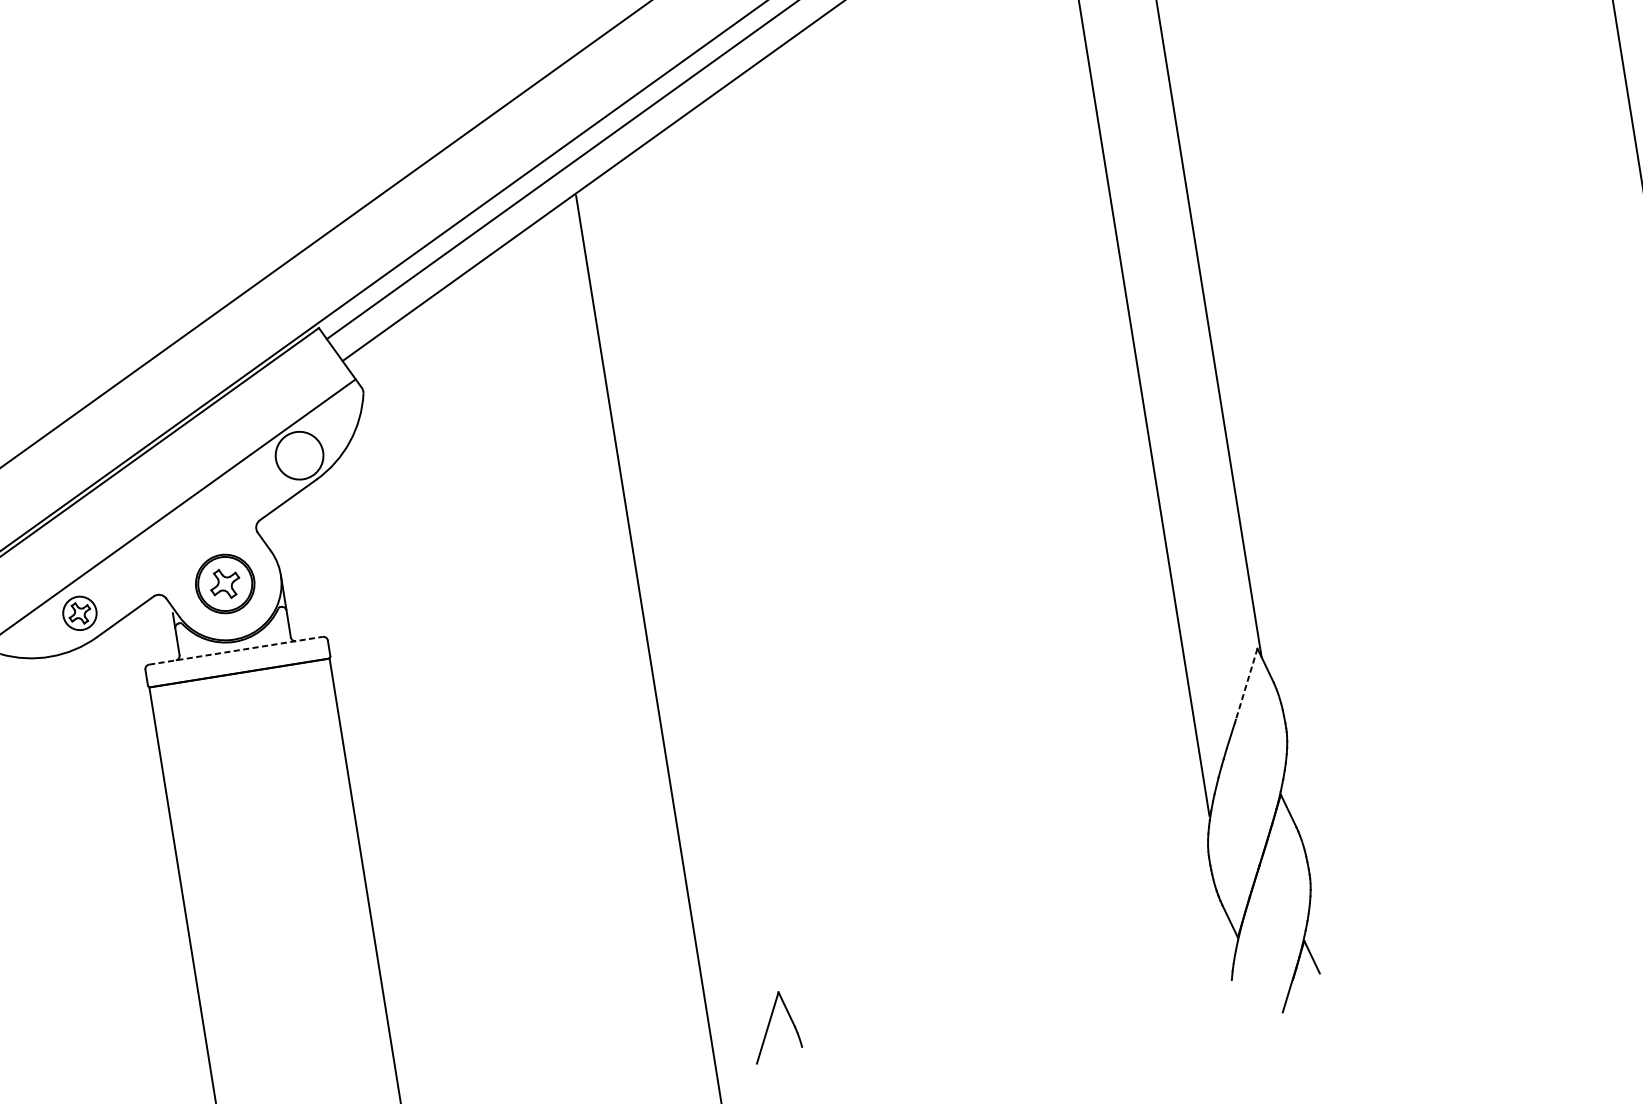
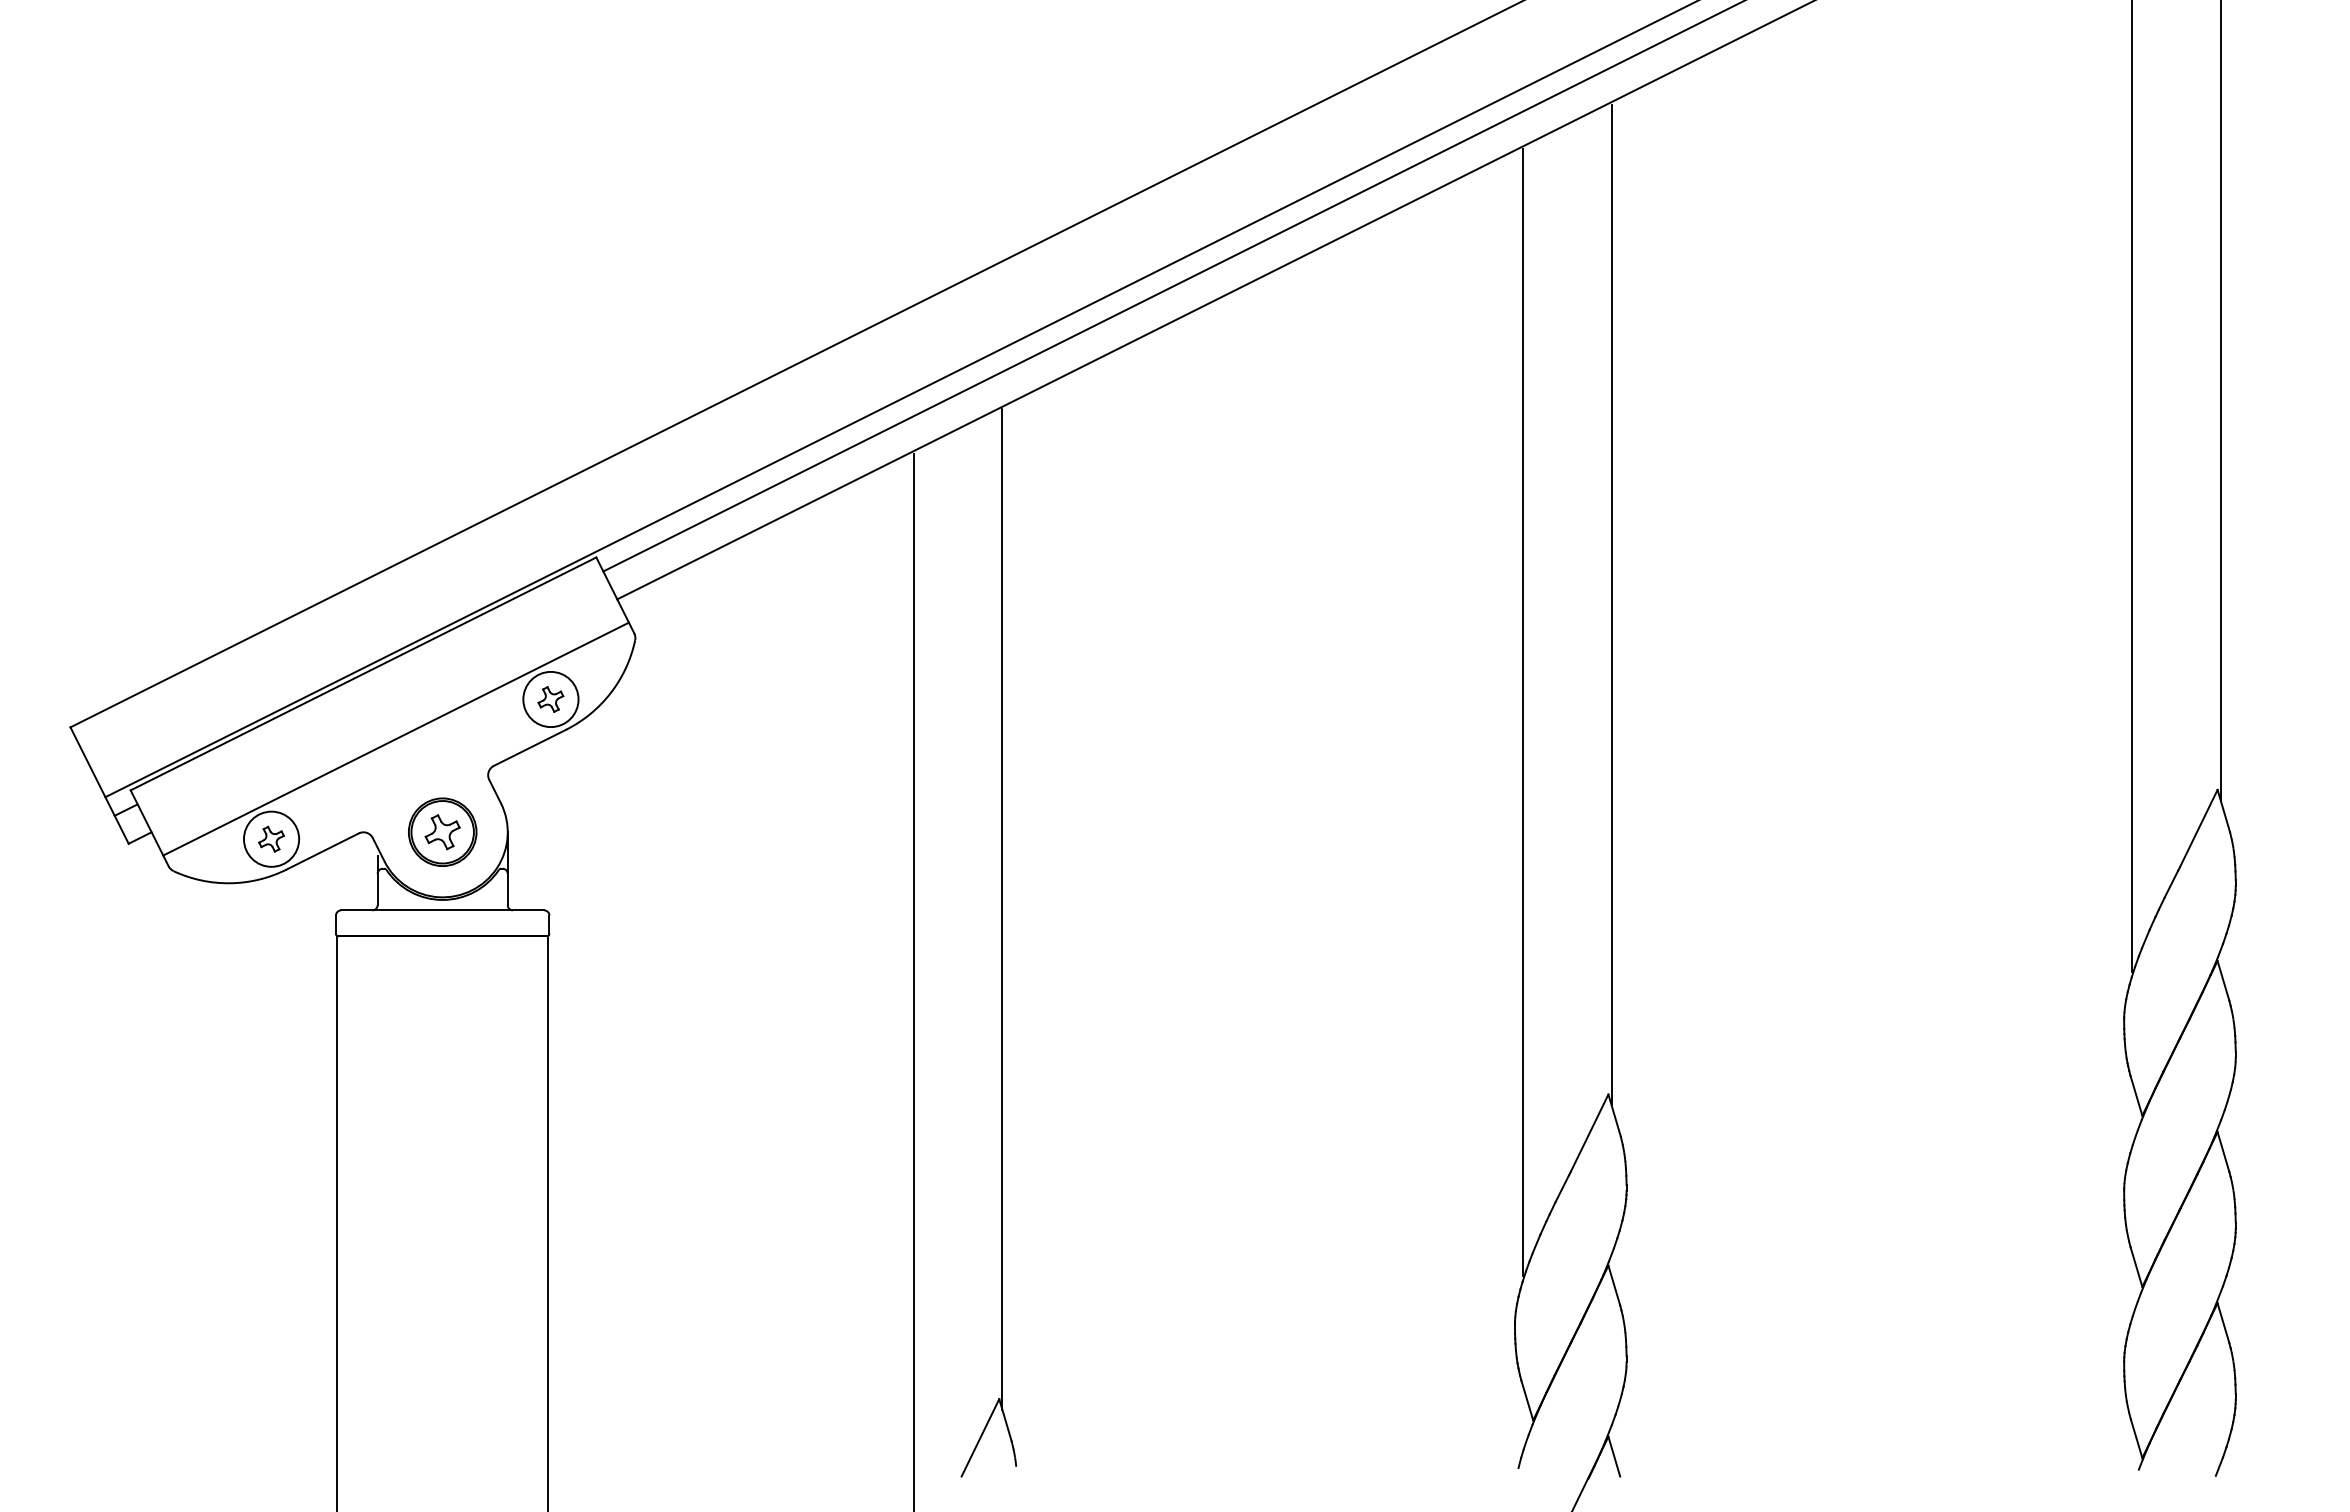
part: (299, 455) -> (550, 699), added
line: (714, 573) -> (1002, 909), added
circle: (79, 612) -> (271, 838), size x1.43
line: (235, 650) -> (442, 910), dashed -> solid
line: (1246, 684) -> (1589, 1133), dashed -> solid

